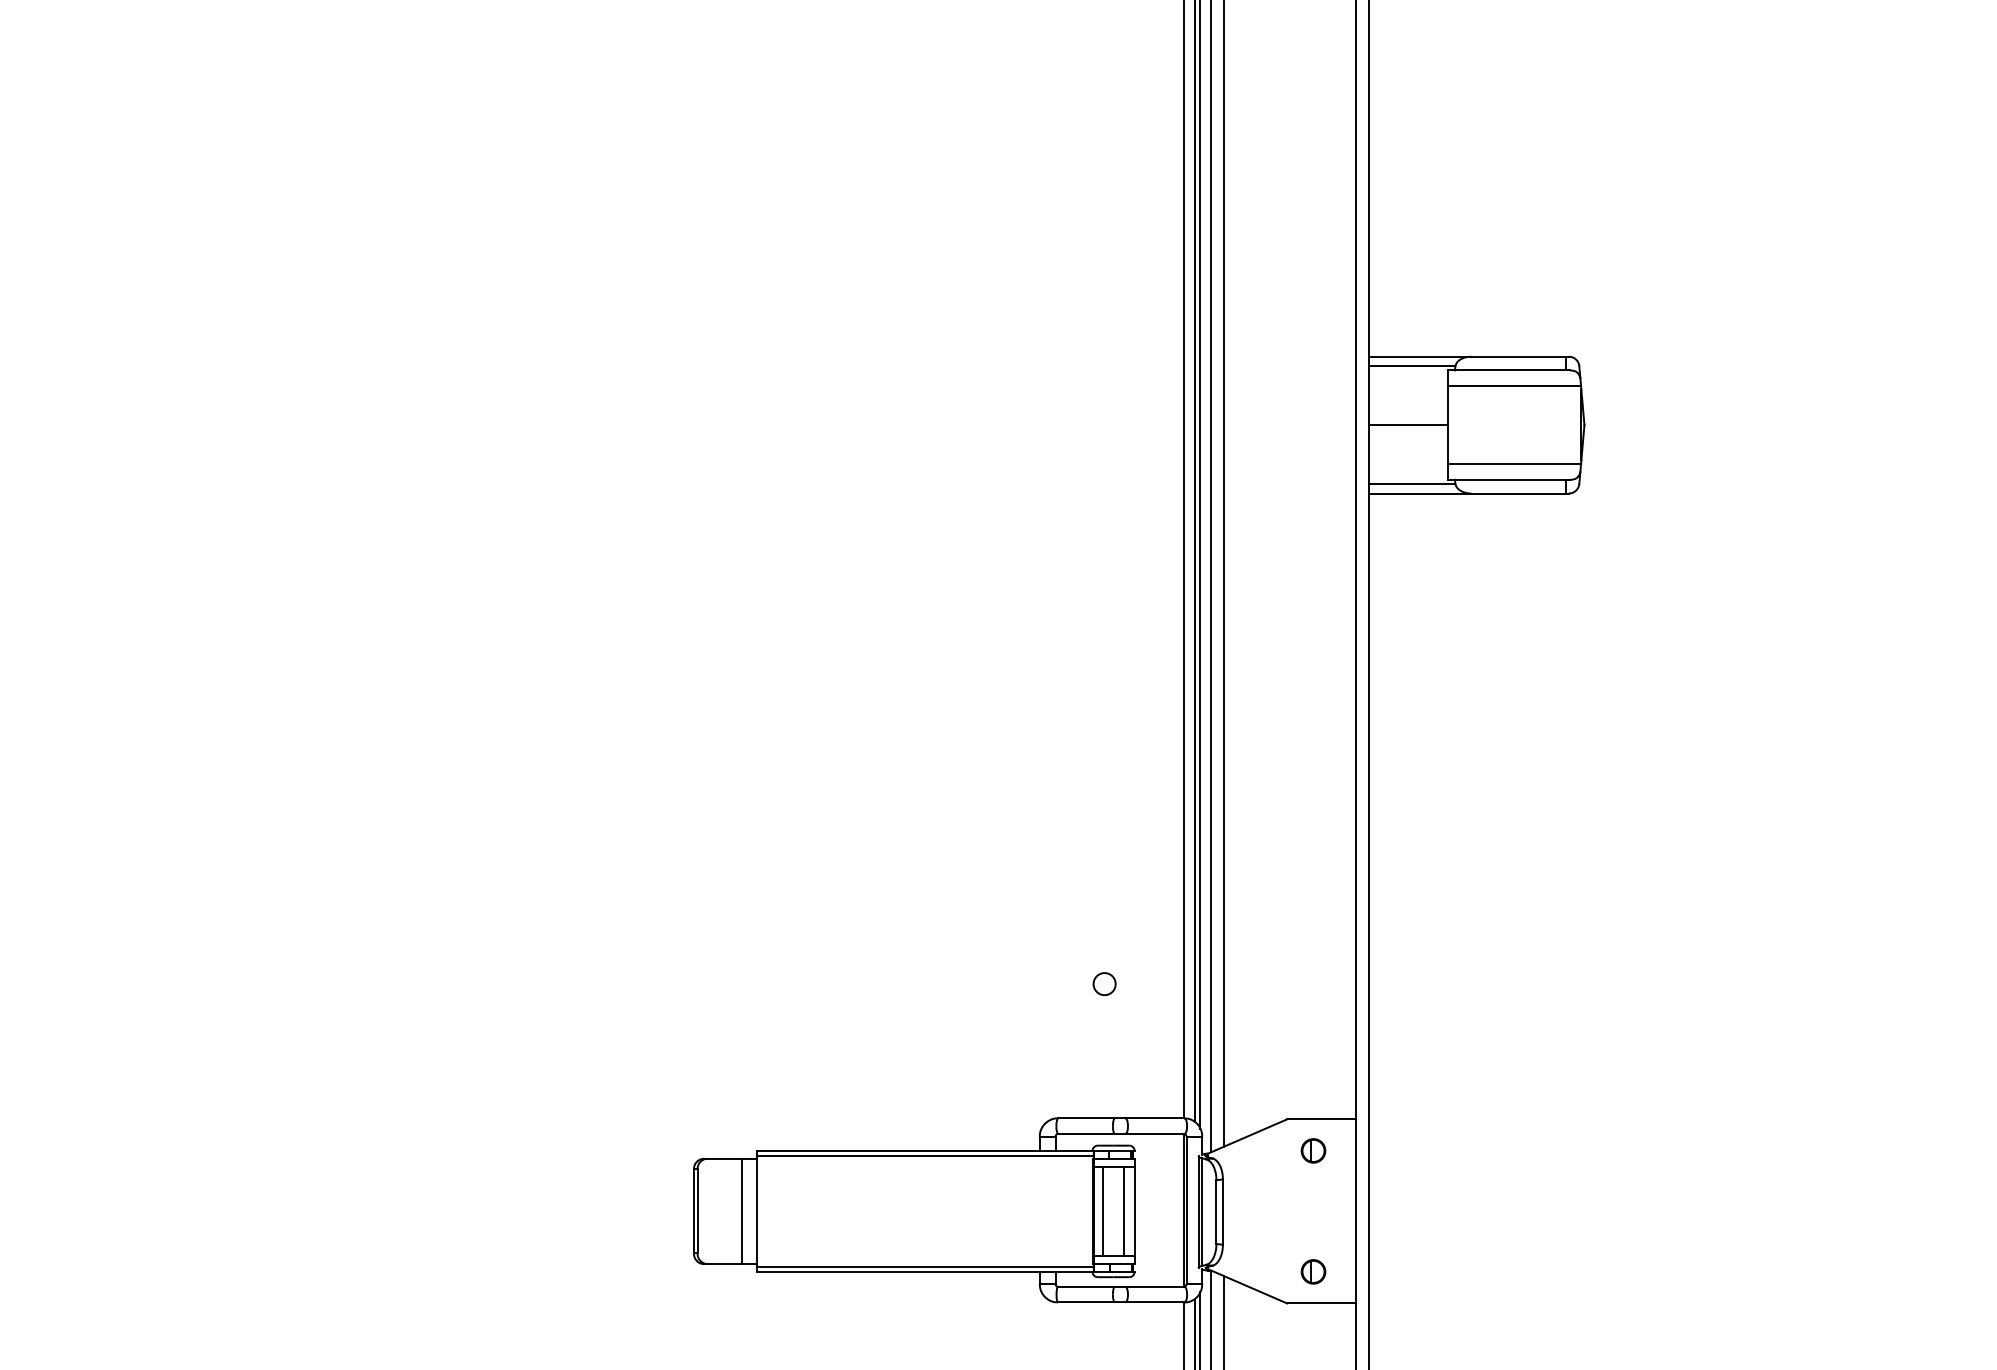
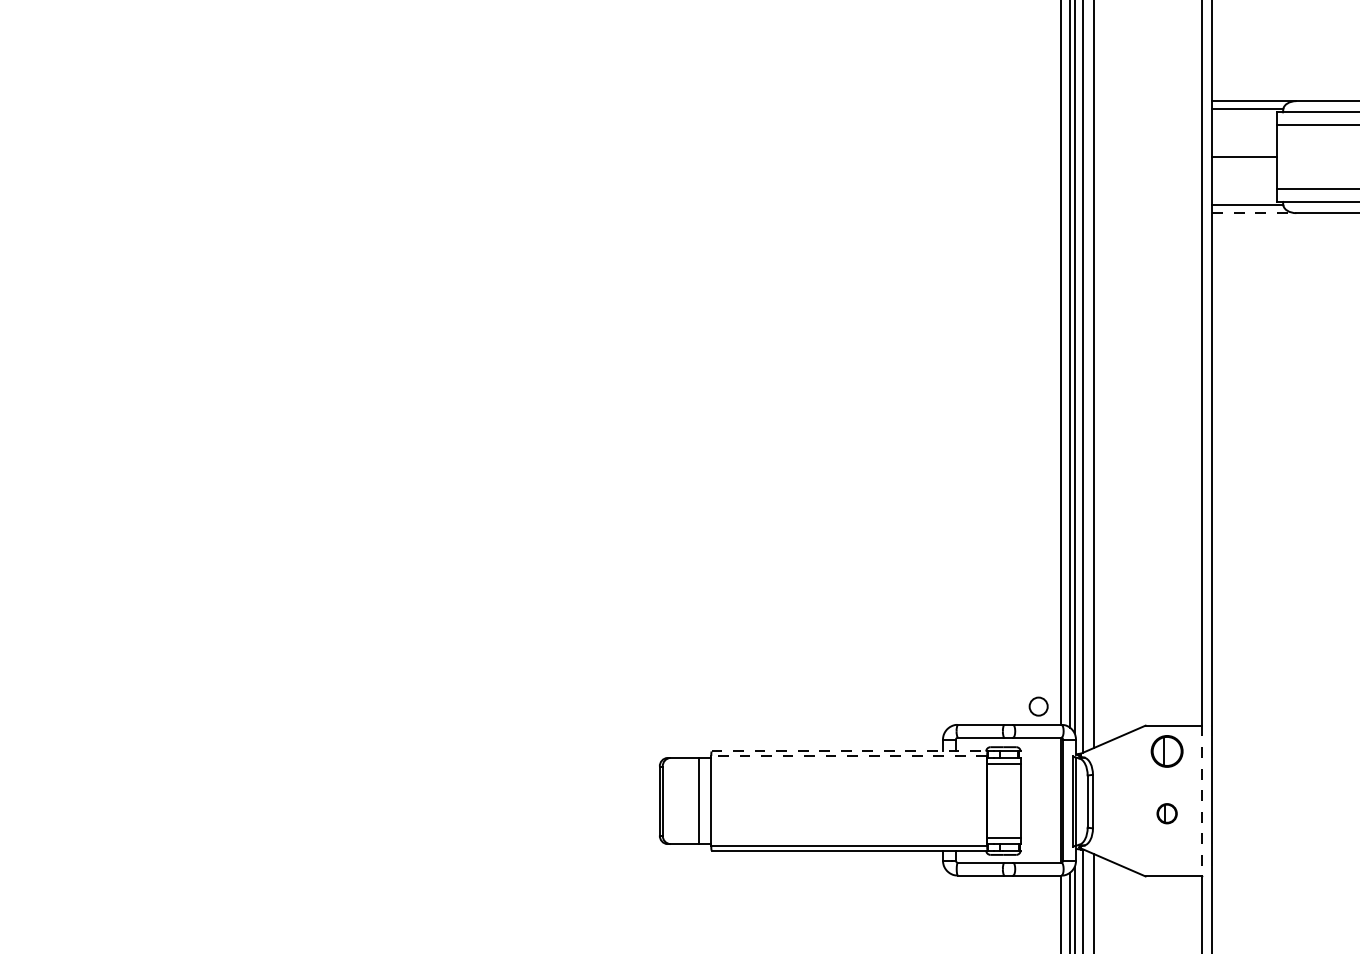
line: (1420, 493) -> (1254, 213), solid -> dashed
circle: (1104, 984) -> (1038, 706), moved
line: (926, 1150) -> (850, 751), solid -> dashed
part: (1313, 1150) -> (1167, 751), size x1.6
line: (924, 1156) -> (848, 756), solid -> dashed
line: (1103, 1211) -> (995, 801), removed
line: (1124, 1211) -> (1012, 801), removed
line: (1355, 1211) -> (1201, 801), solid -> dashed
part: (1313, 1271) -> (1167, 813), moved

